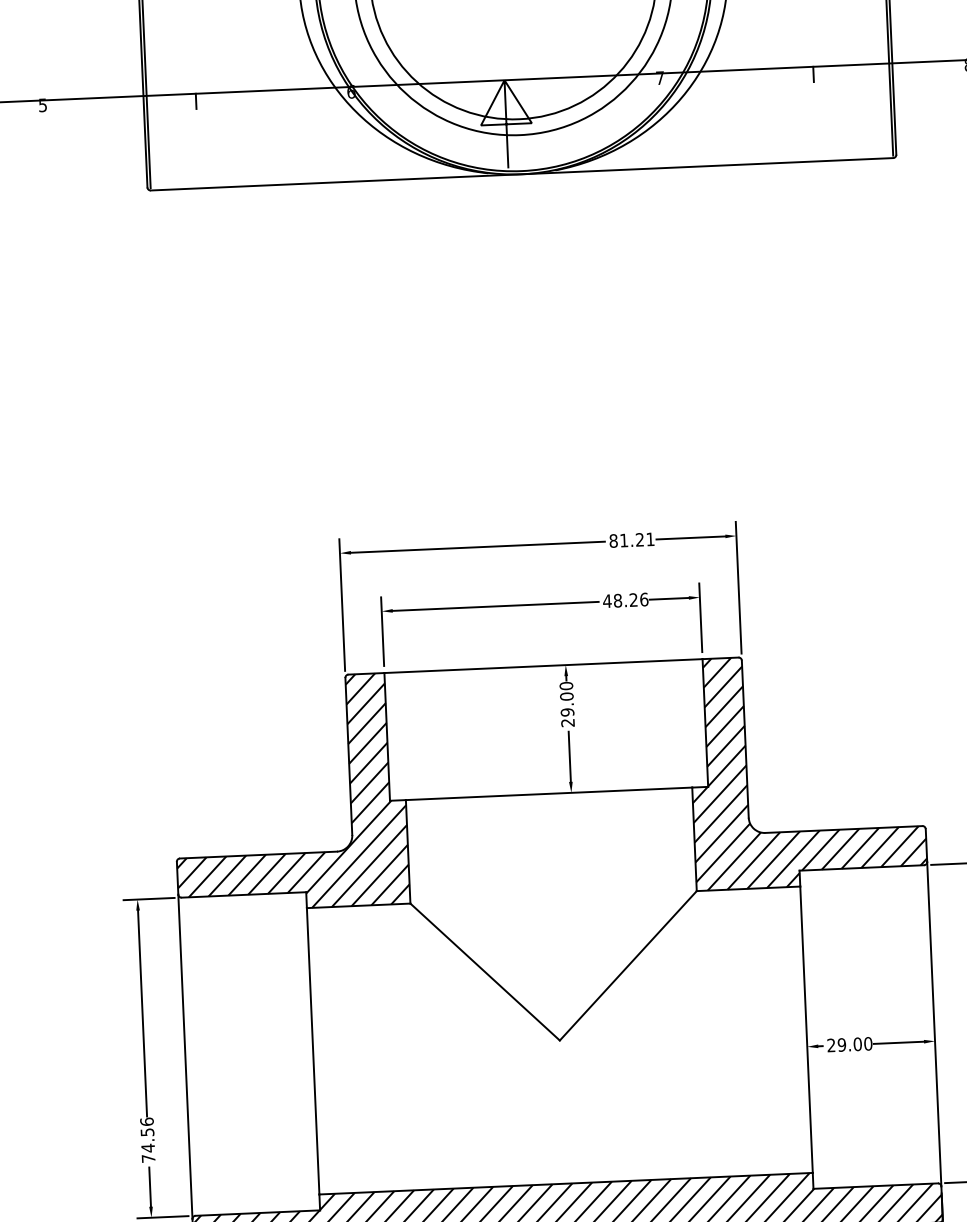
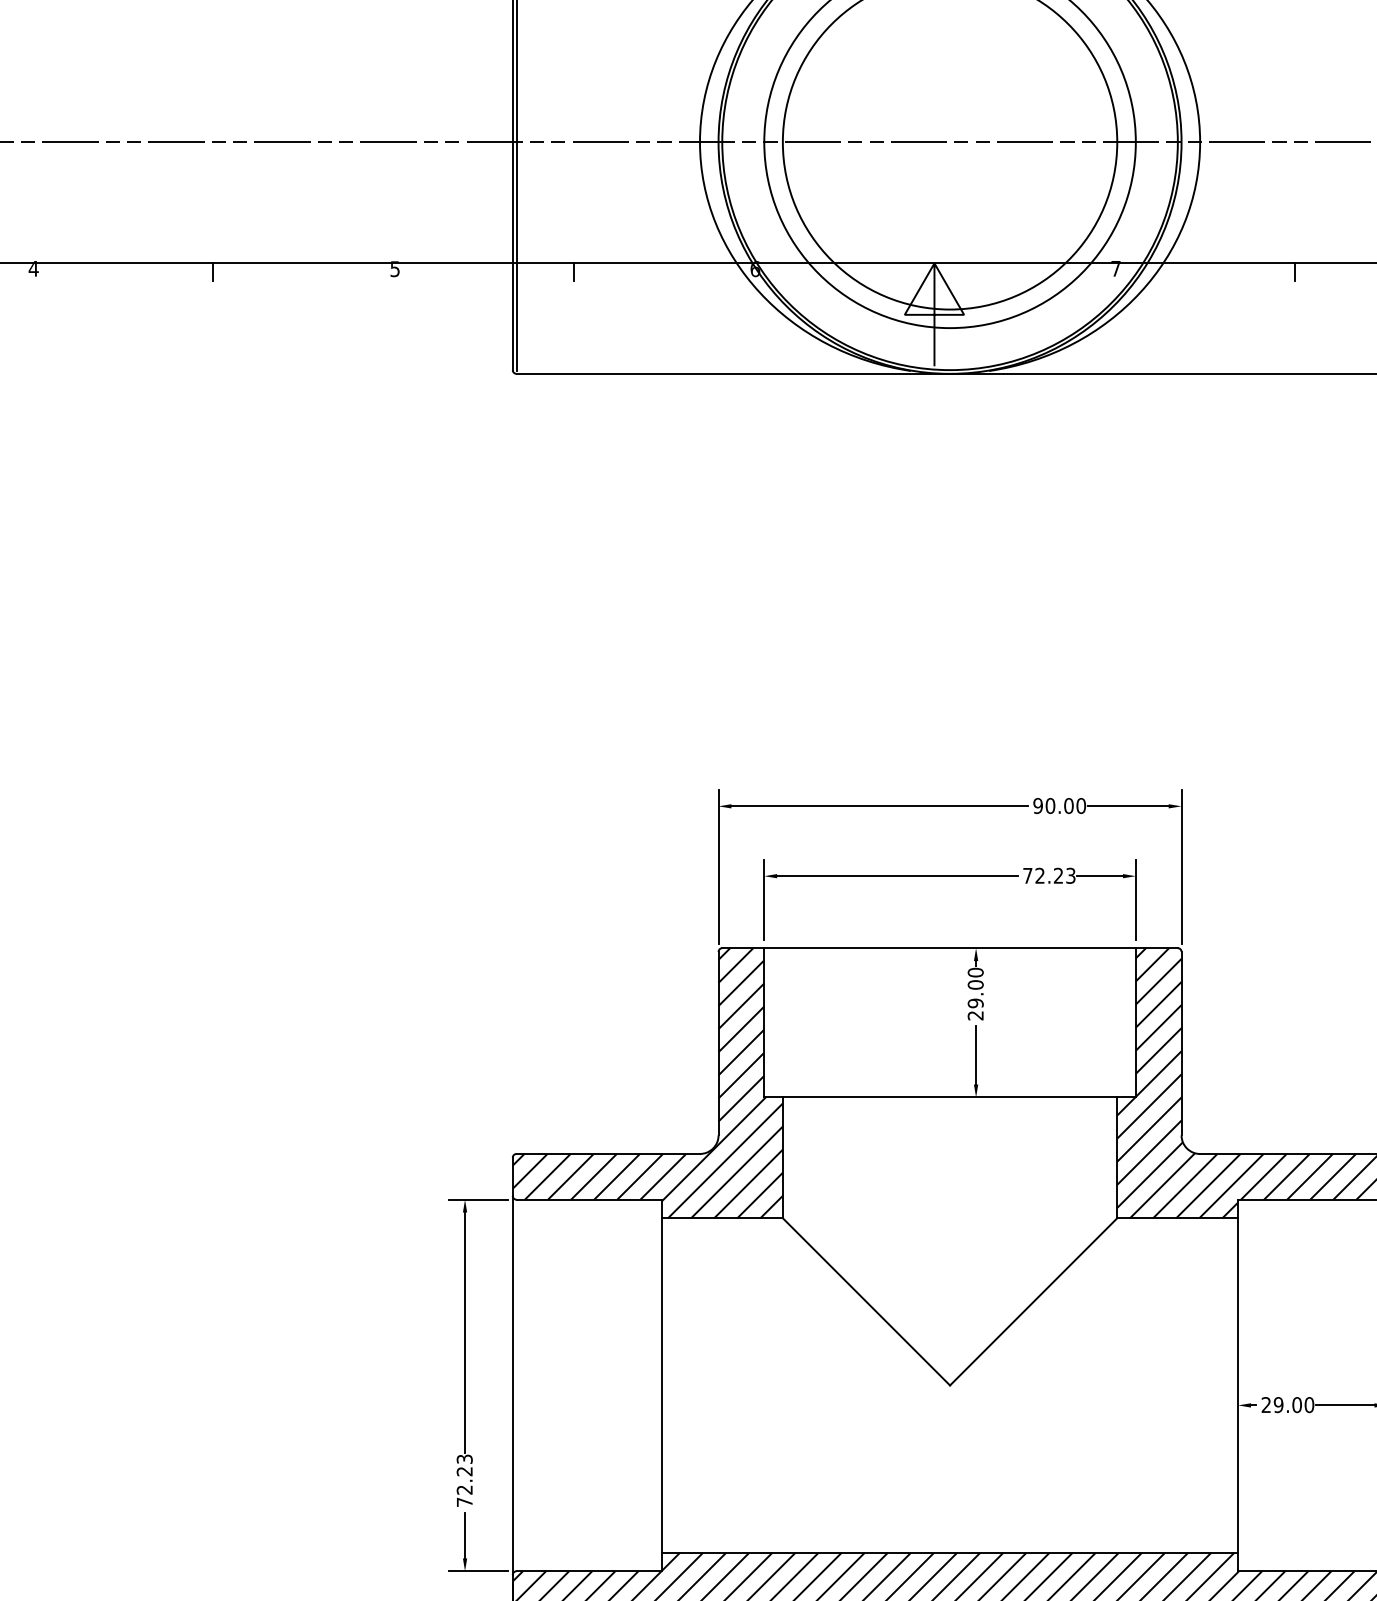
text: (631, 540) -> (1059, 806), 81.21 -> 90.00
text: (625, 600) -> (1048, 875), 48.26 -> 72.23
text: (147, 1134) -> (464, 1474), 74.56 -> 72.23

